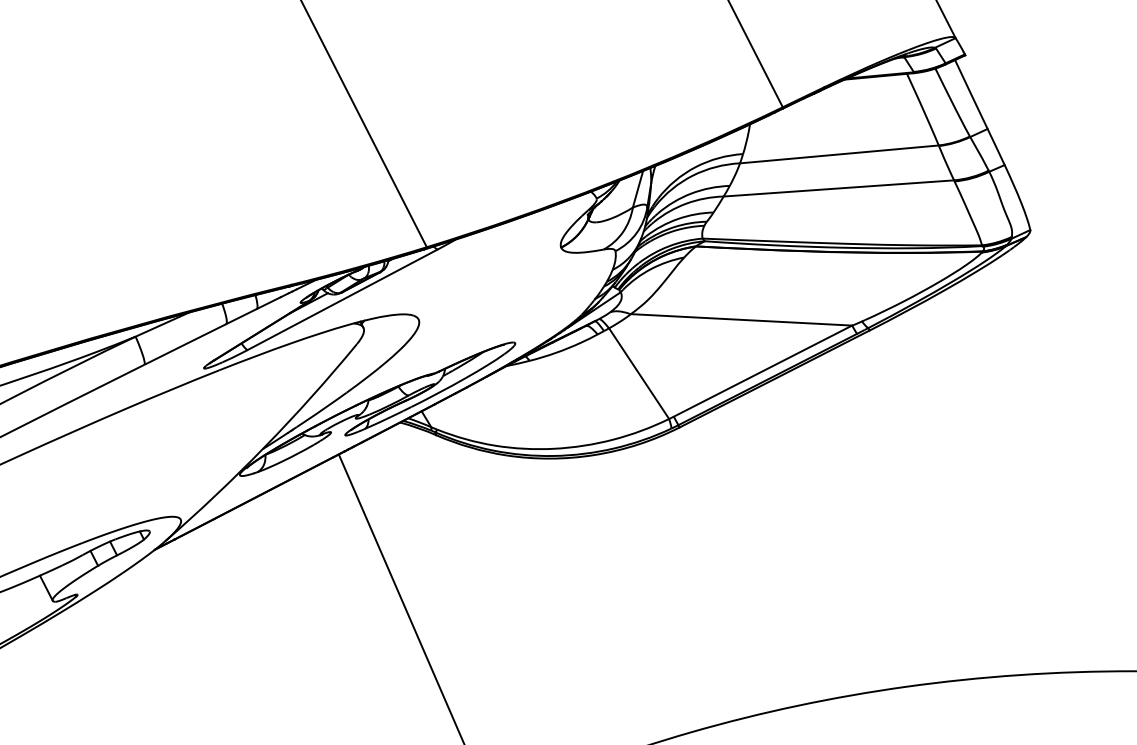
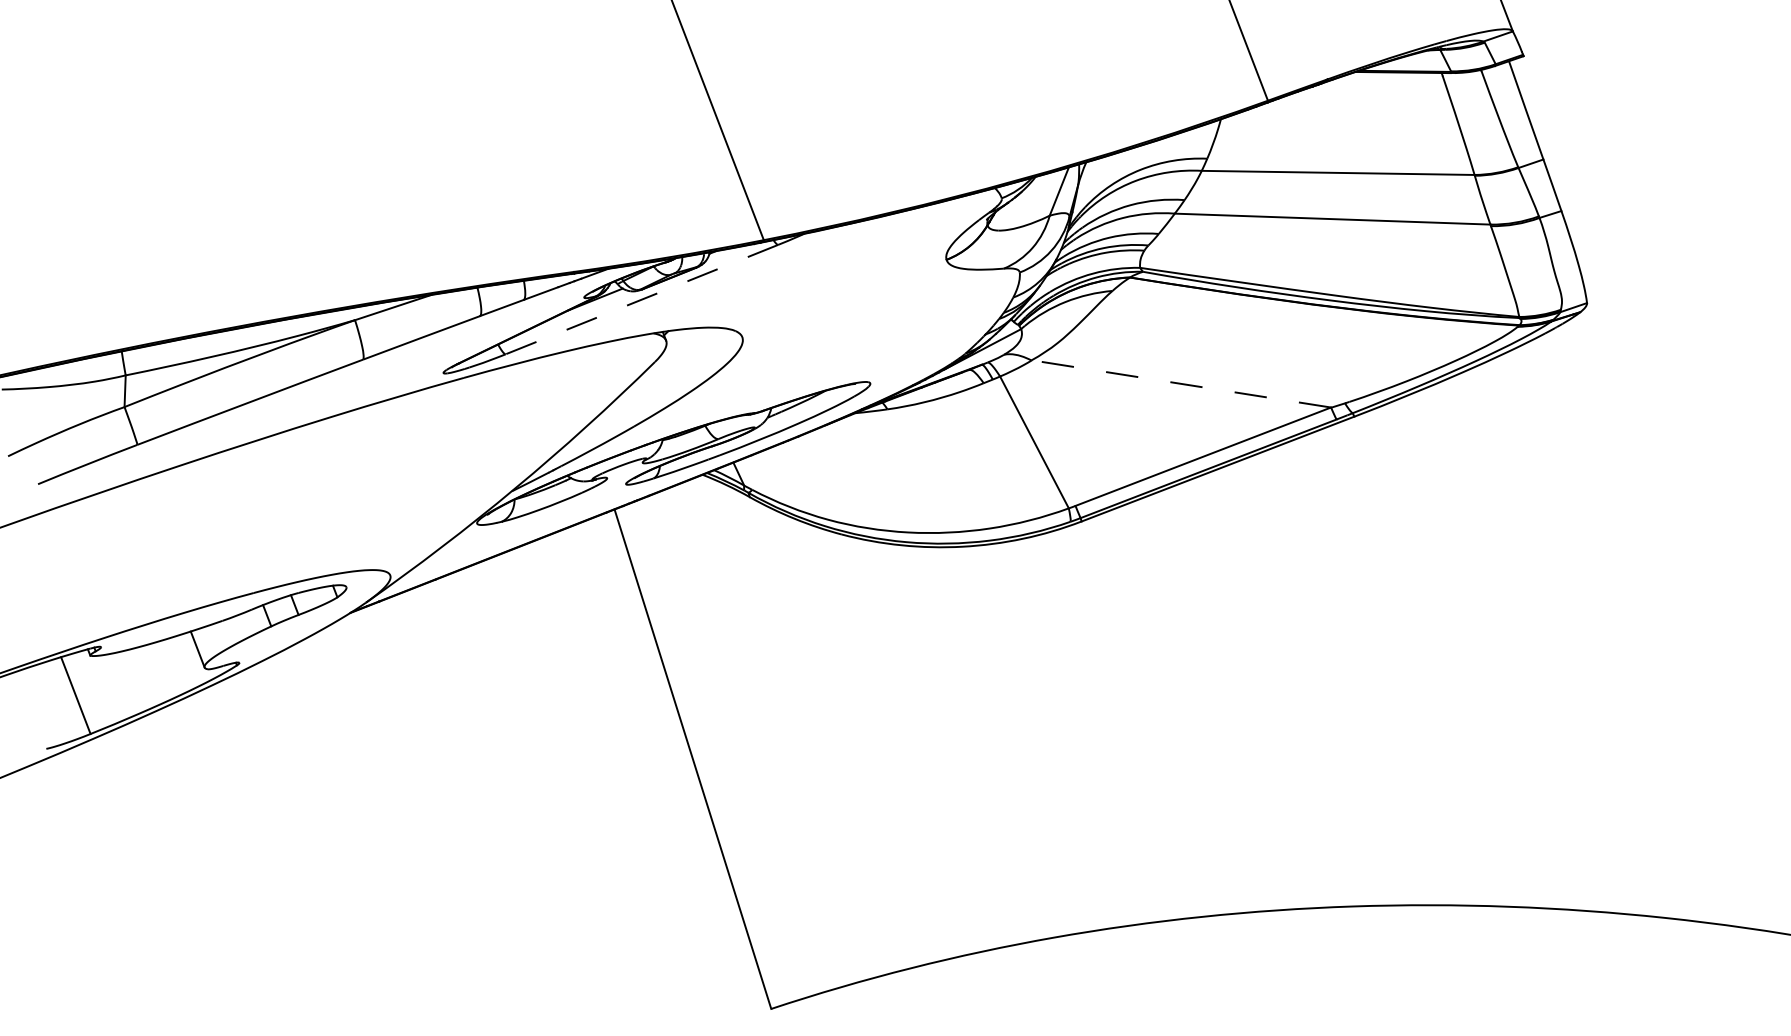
line: (342, 299) -> (641, 299), solid -> dashed
line: (740, 319) -> (1180, 383), solid -> dashed

